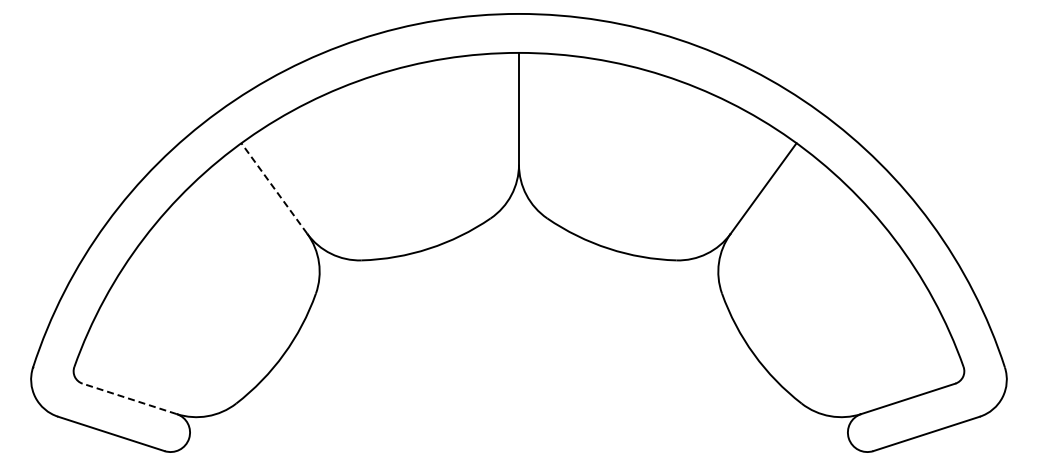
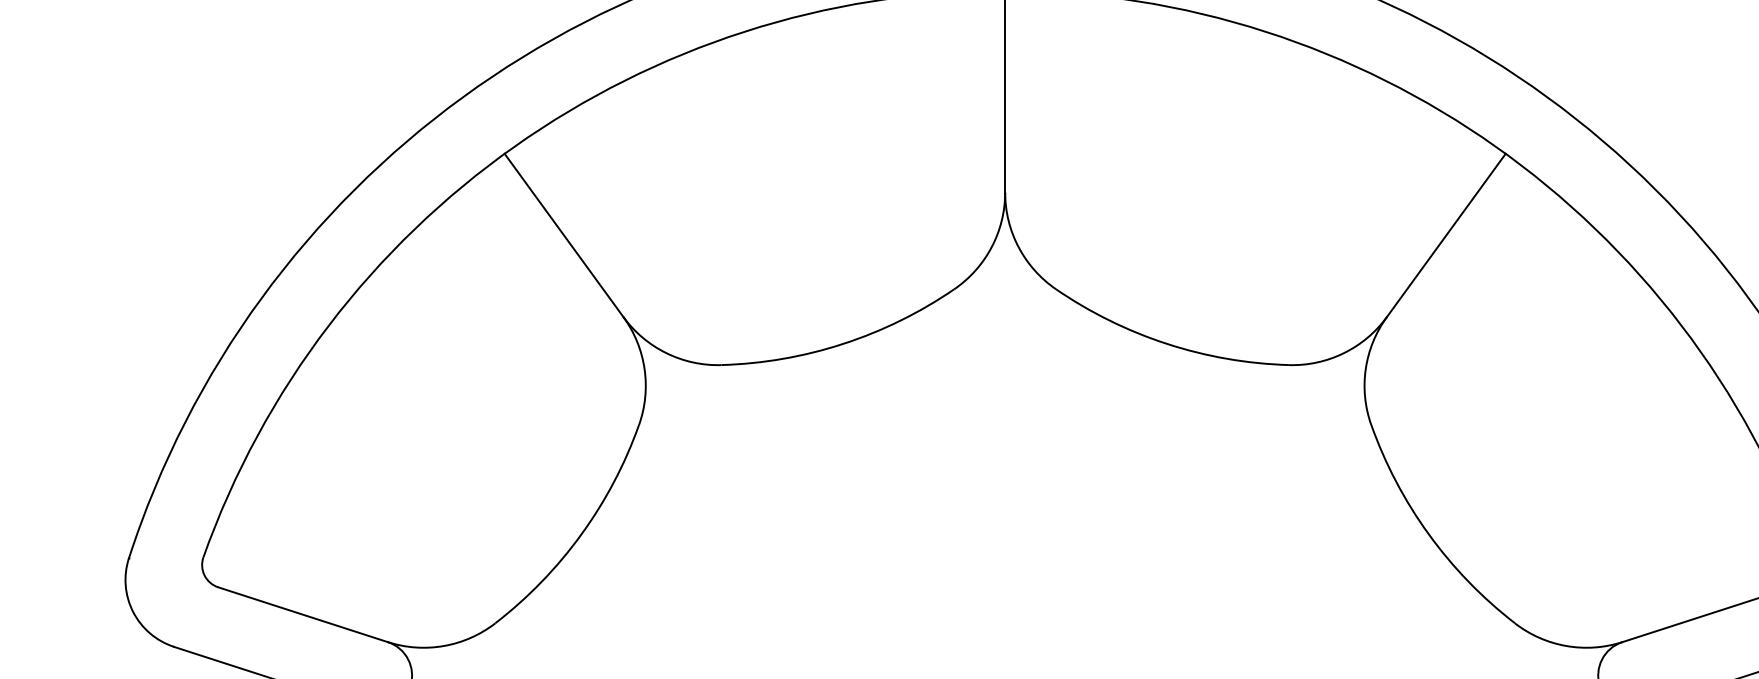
line: (274, 188) -> (564, 235), dashed -> solid
line: (129, 398) -> (302, 614), dashed -> solid

